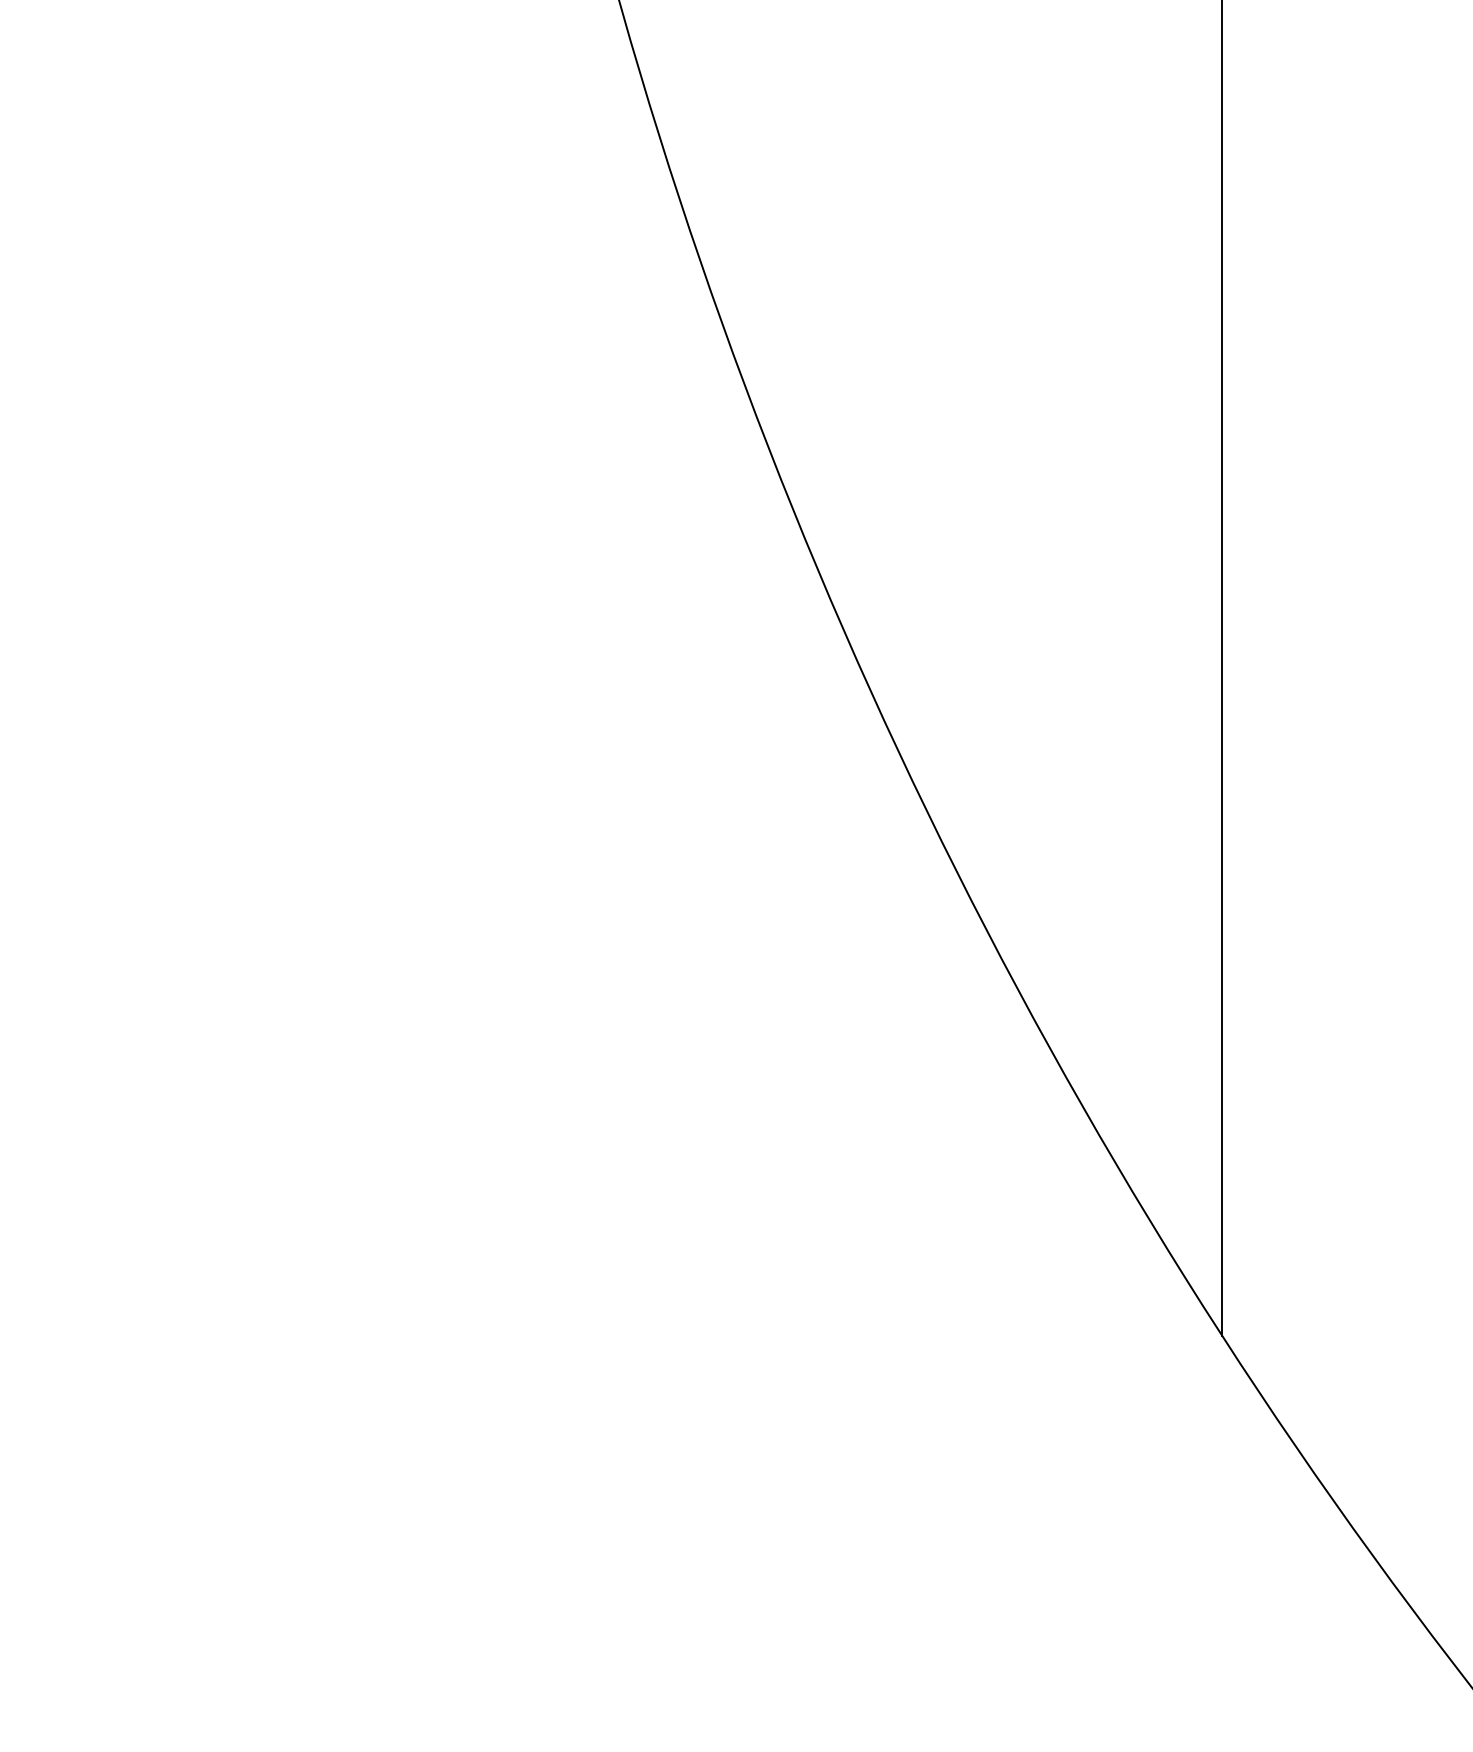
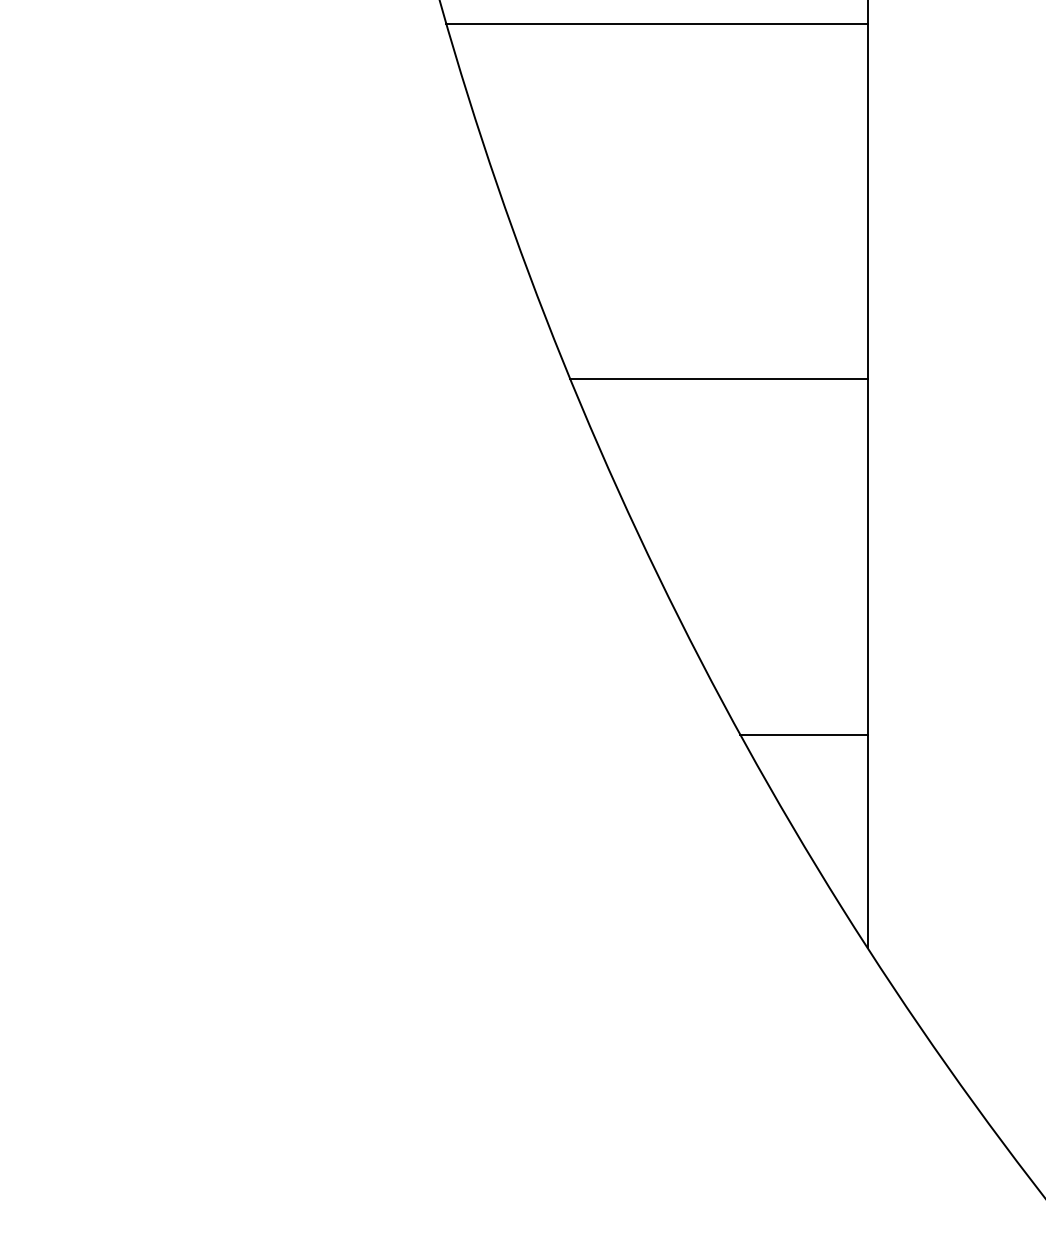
line: (924, 33) -> (656, 23), added
line: (1011, 534) -> (718, 379), added
line: (1131, 1034) -> (803, 734), added

